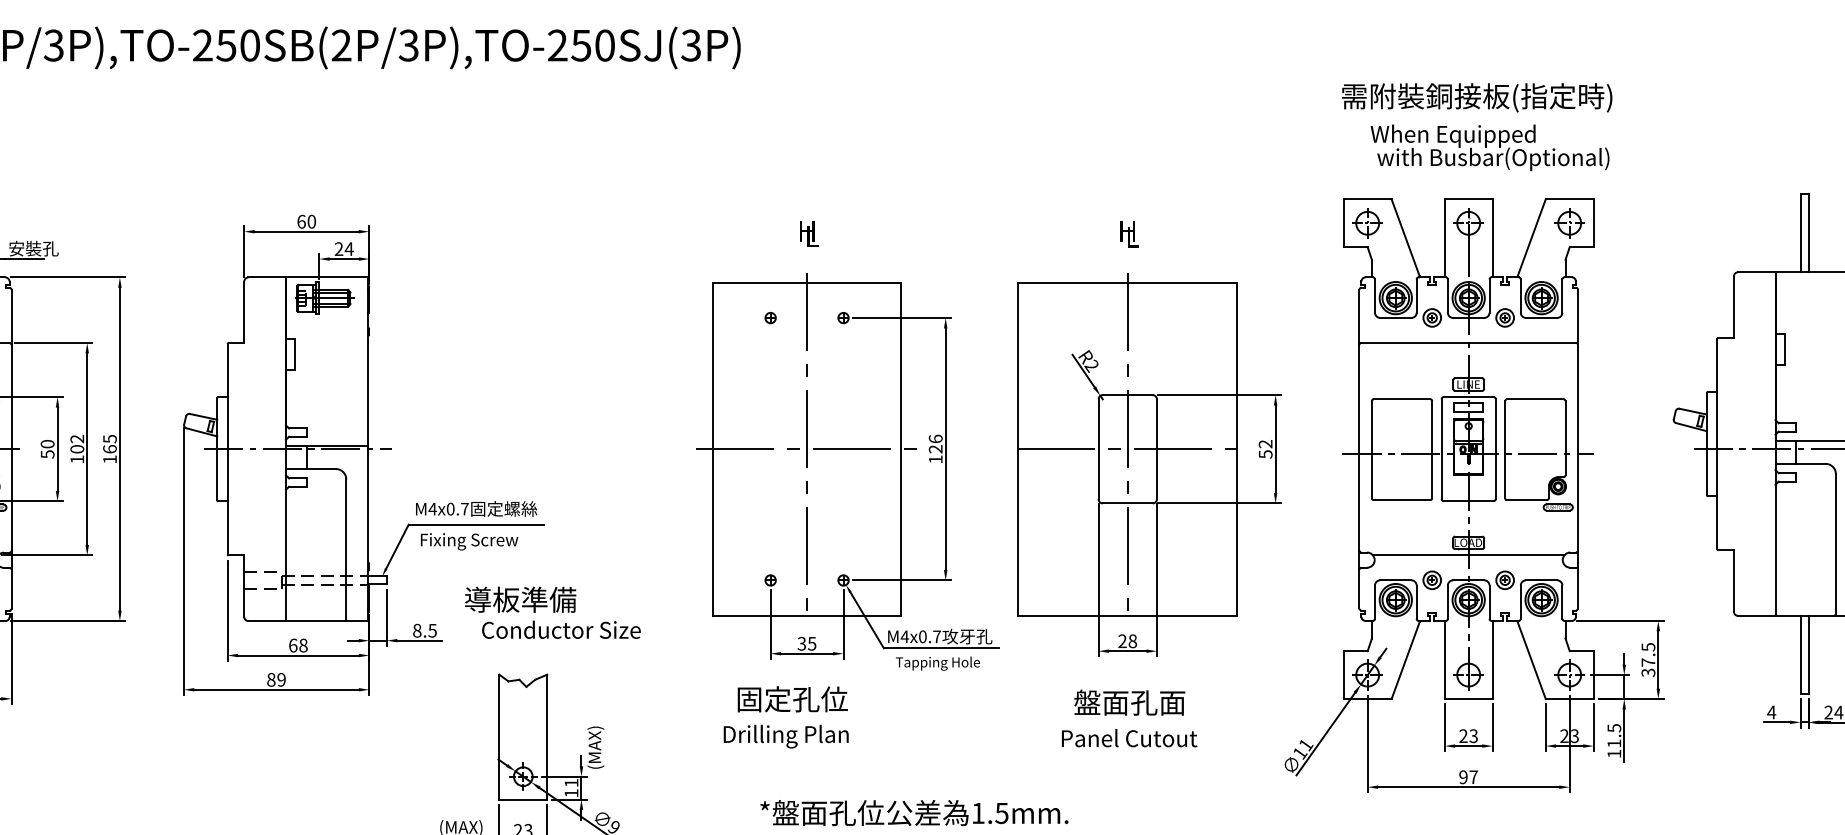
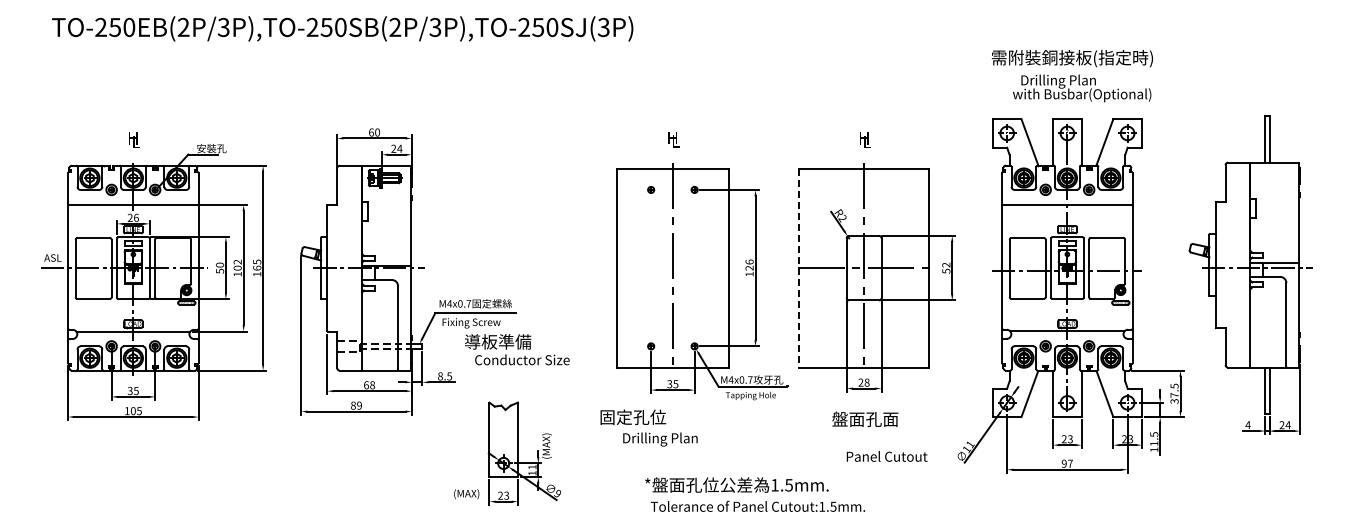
text: (1453, 136) -> (1058, 81), When Equipped -> Drilling Plan
line: (806, 449) -> (672, 268), removed
line: (1017, 449) -> (798, 268), solid -> dashed
text: (553, 612) -> (517, 349), moved
text: (793, 697) -> (633, 416), moved
text: (1128, 738) -> (886, 456), moved

